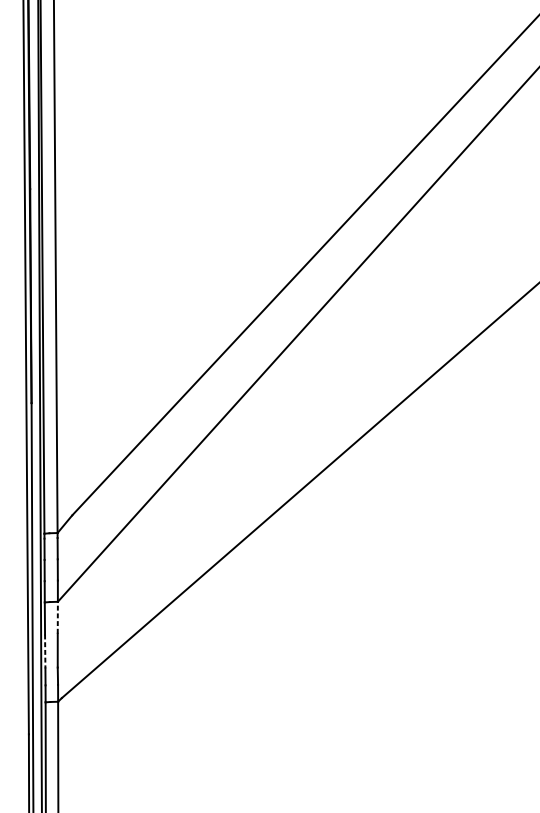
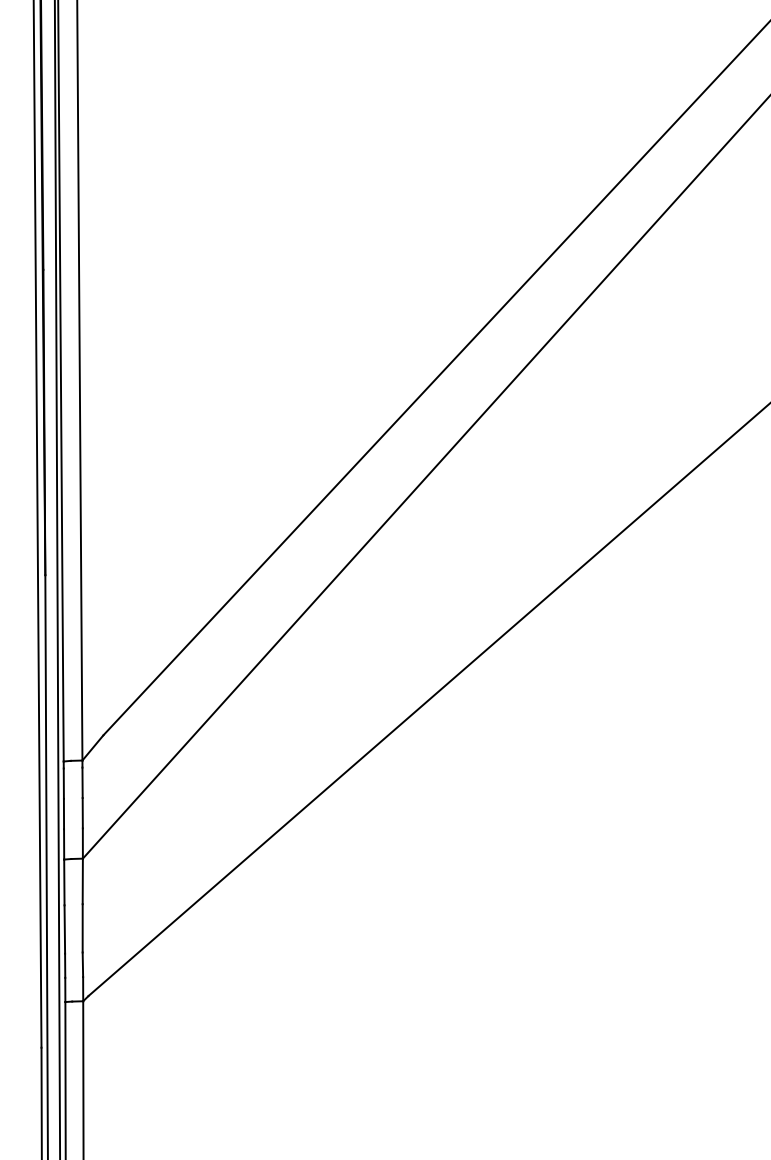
line: (57, 617) -> (82, 881), dashed -> solid
line: (45, 652) -> (64, 930), dashed -> solid

